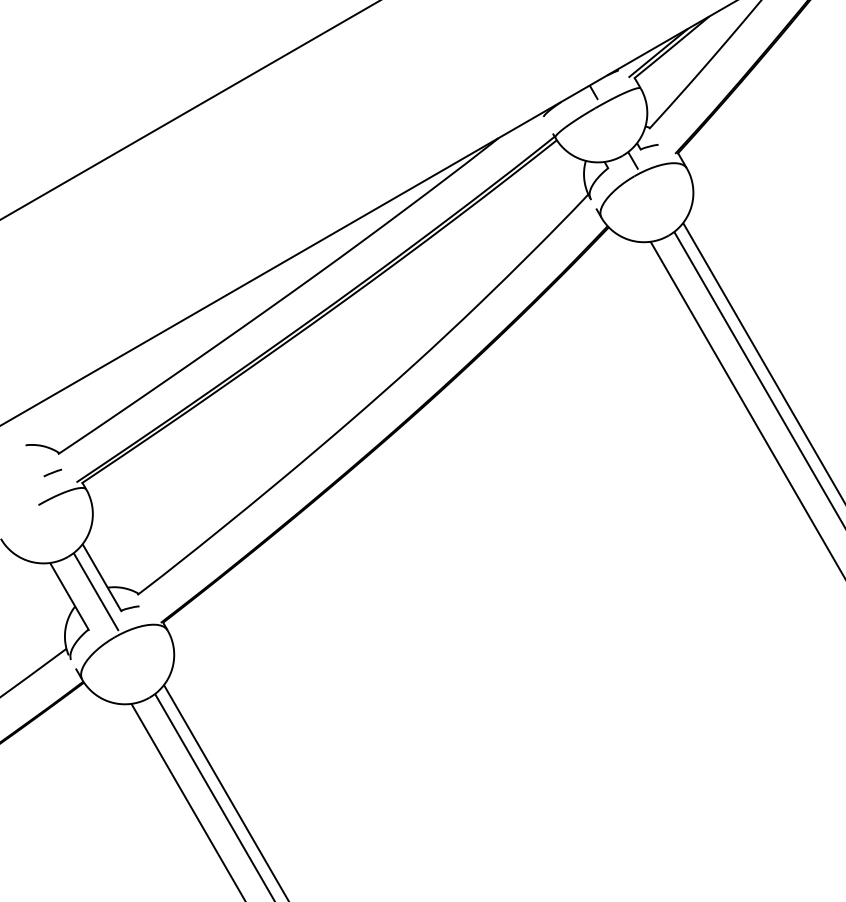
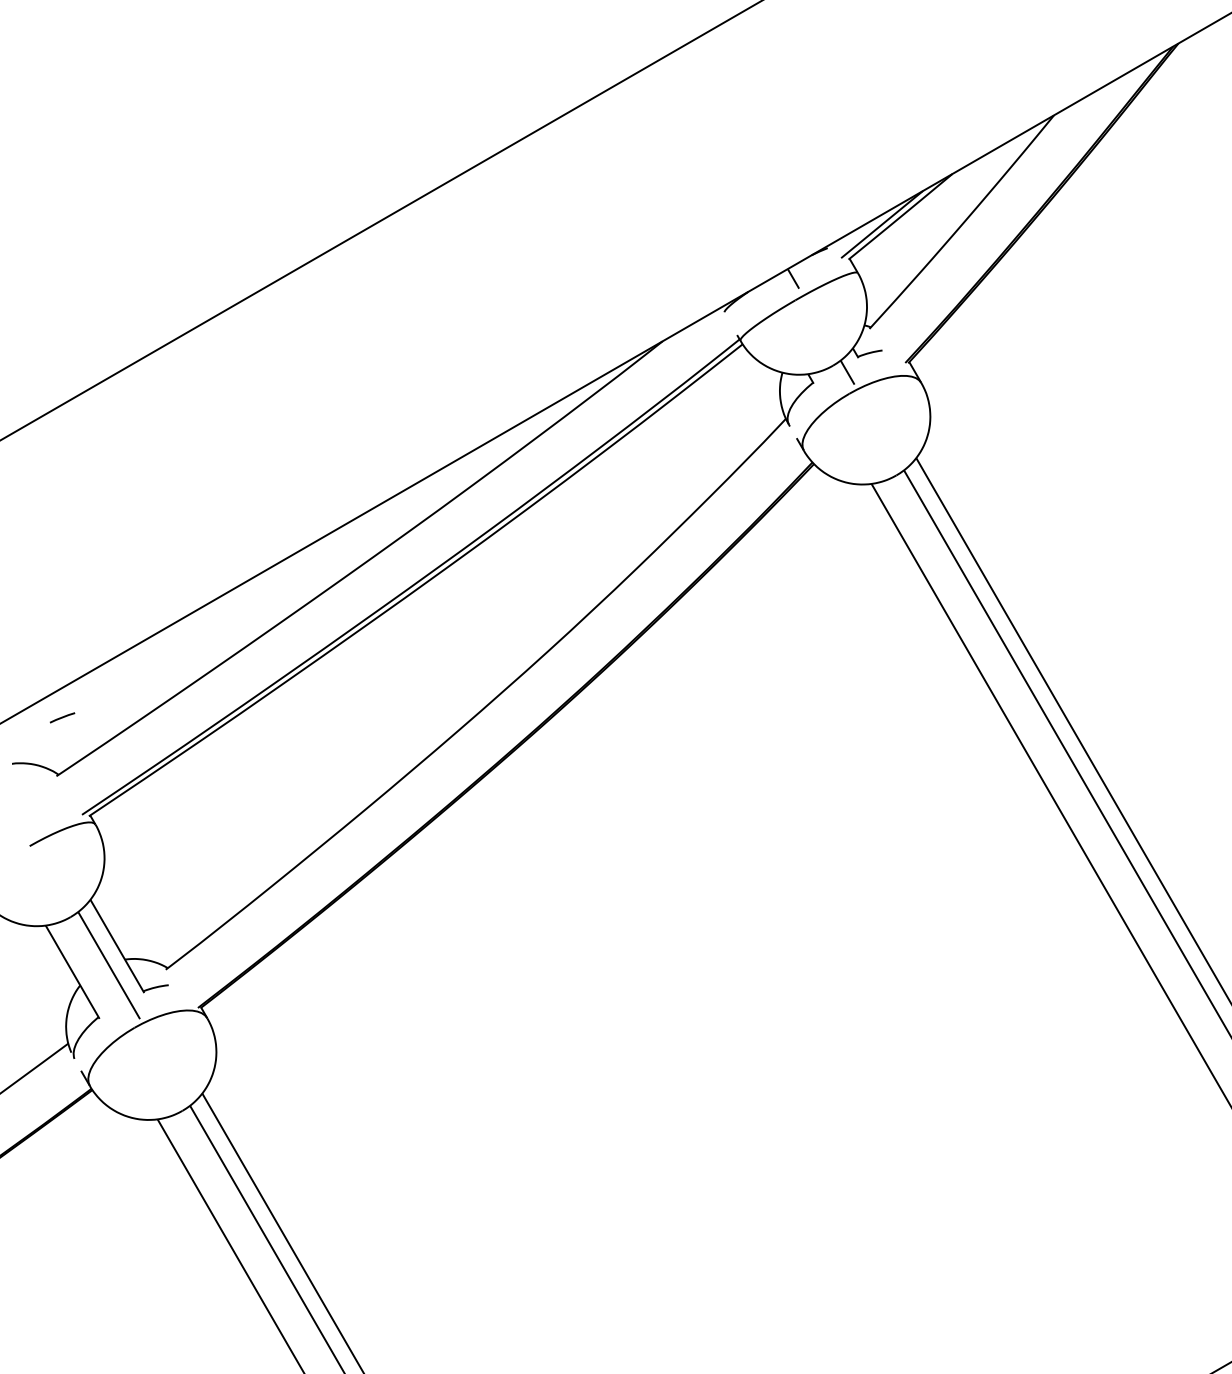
line: (52, 472) -> (62, 717), moved

